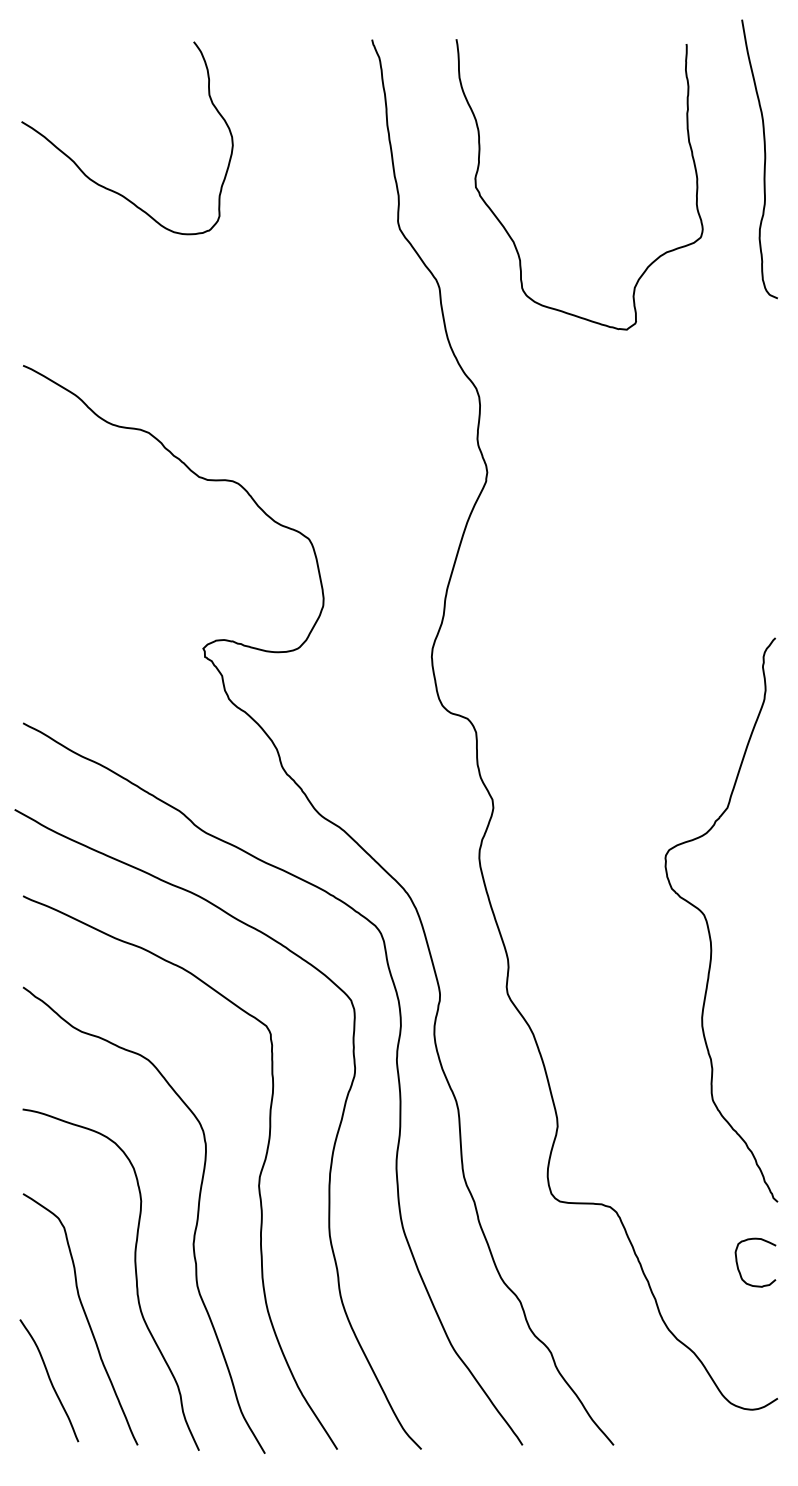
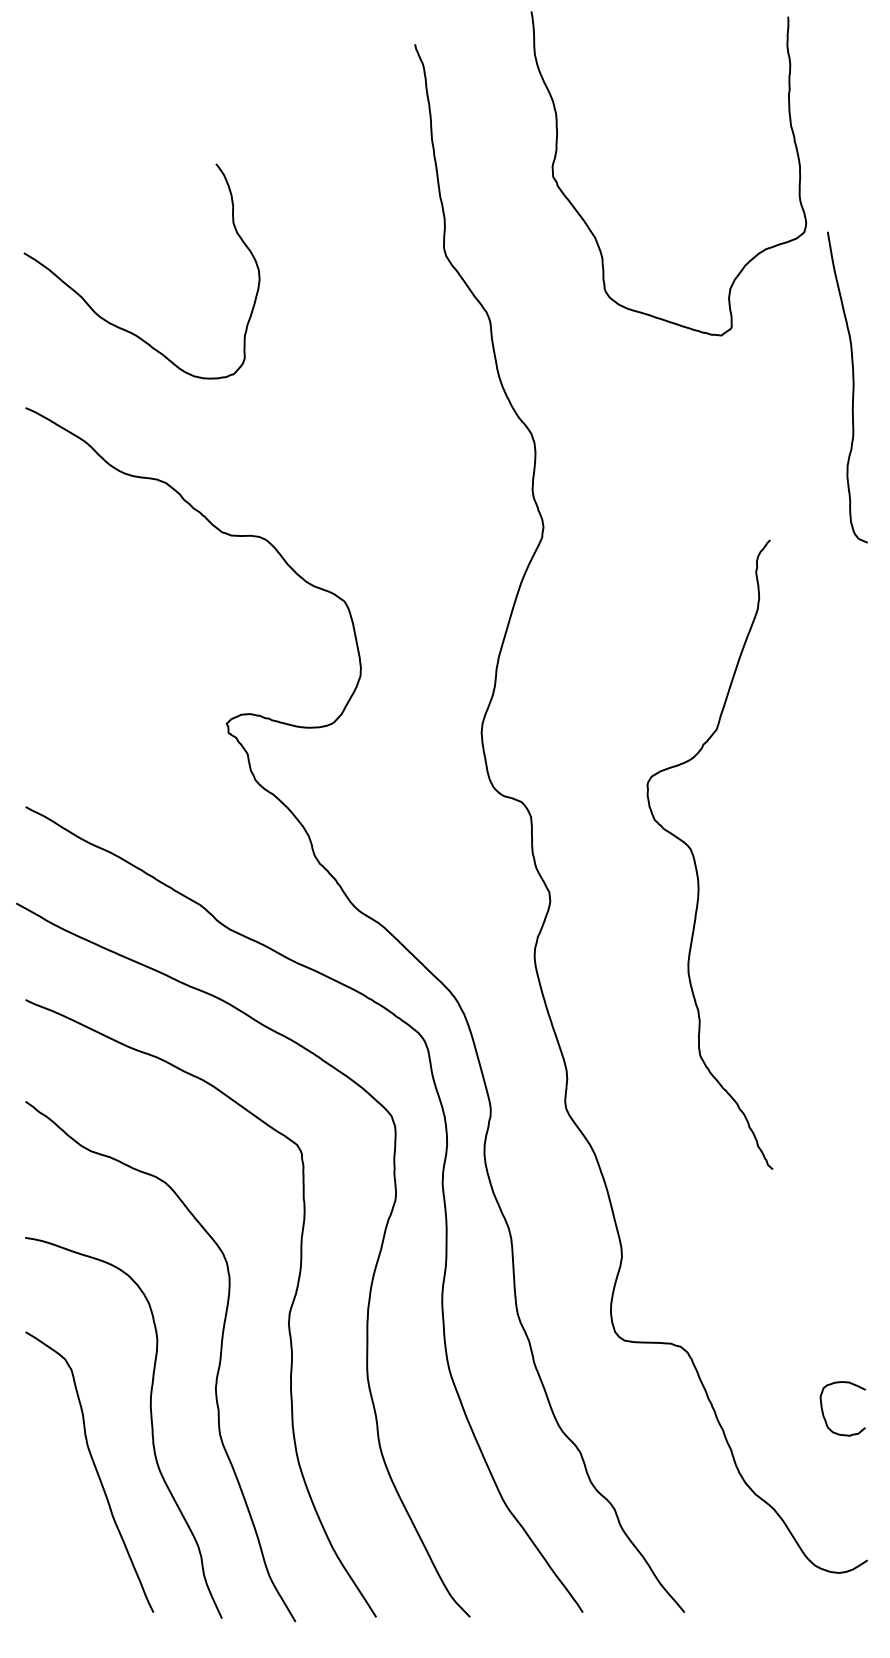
curve: (764, 159) -> (852, 387), moved
curve: (109, 188) -> (122, 327), moved
curve: (507, 230) -> (588, 224), moved
curve: (708, 923) -> (695, 858), moved
curve: (49, 1380) -> (55, 1540), removed

